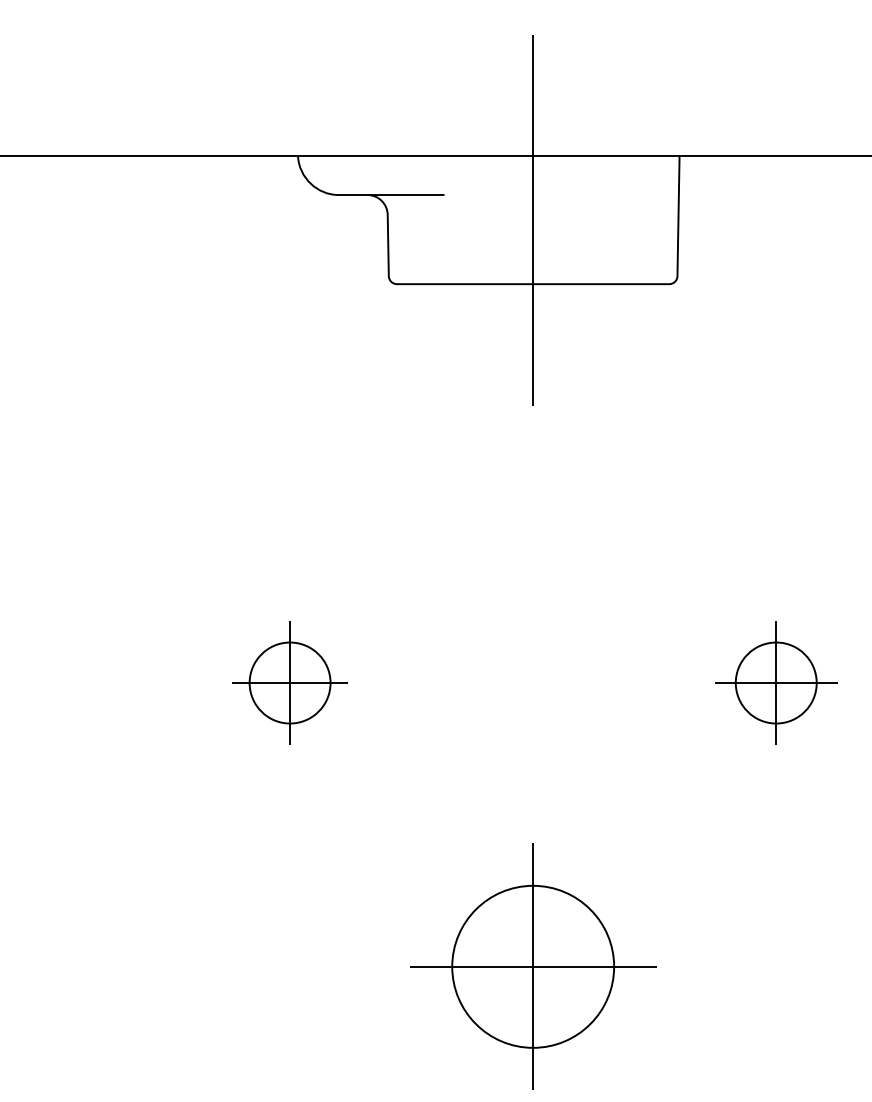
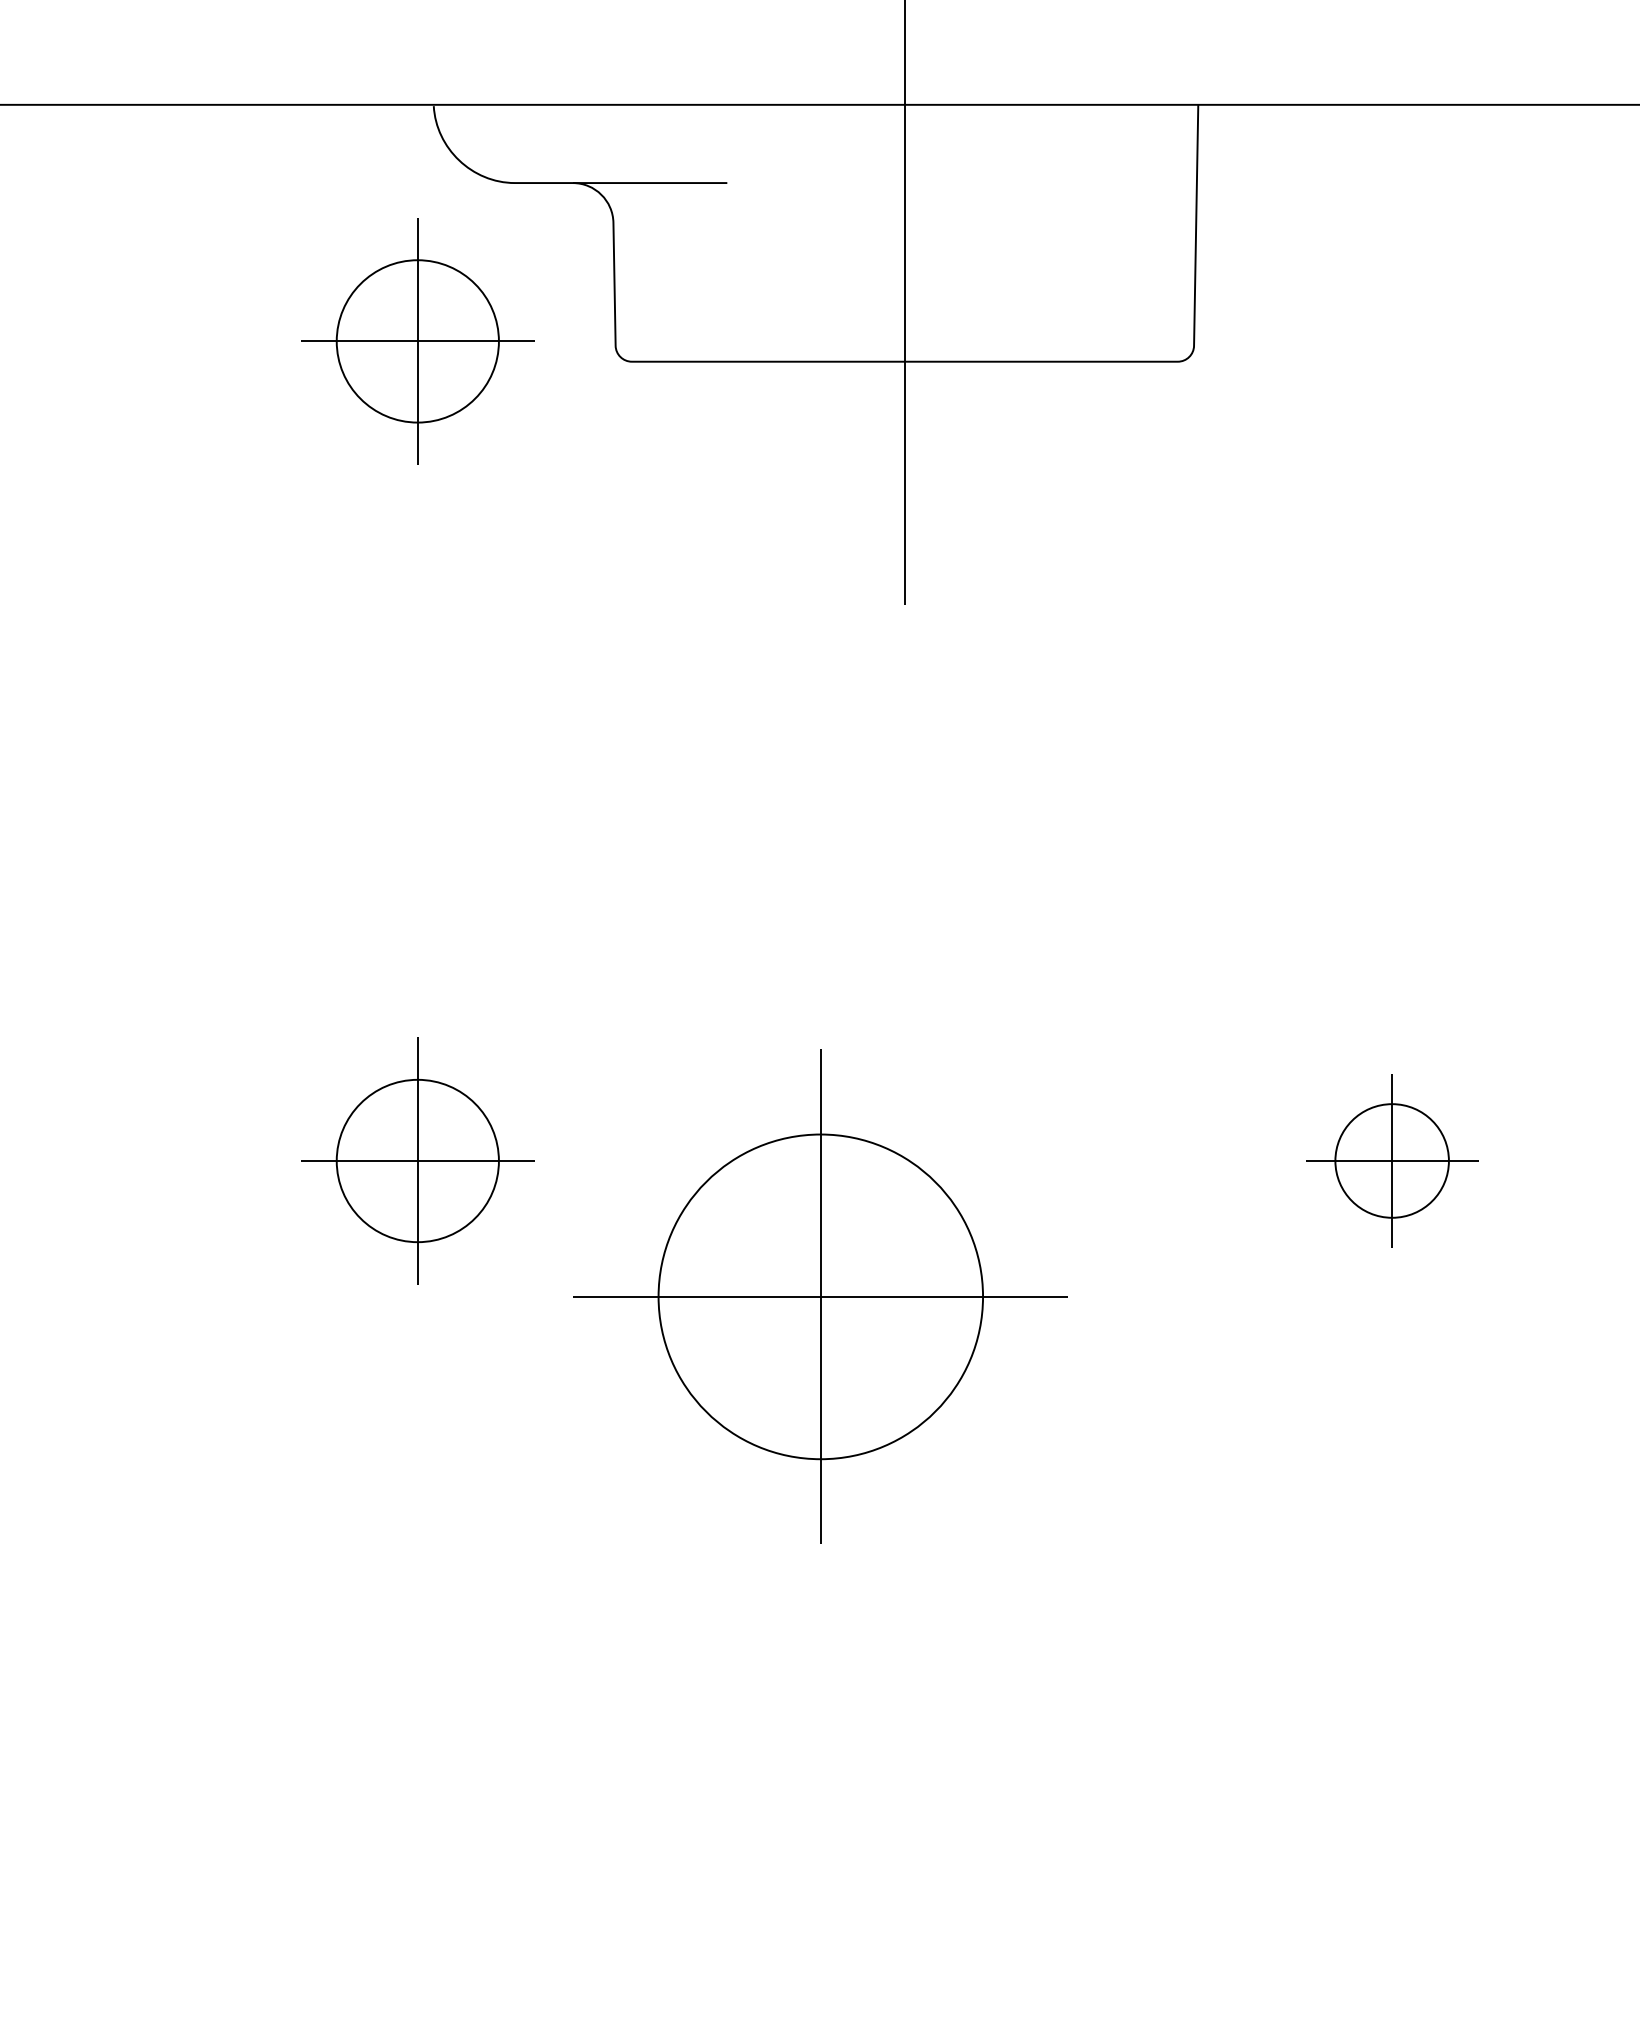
part: (289, 273) -> (416, 340), added
part: (776, 682) -> (1392, 1159), size x0.7
part: (533, 966) -> (821, 1296), moved

